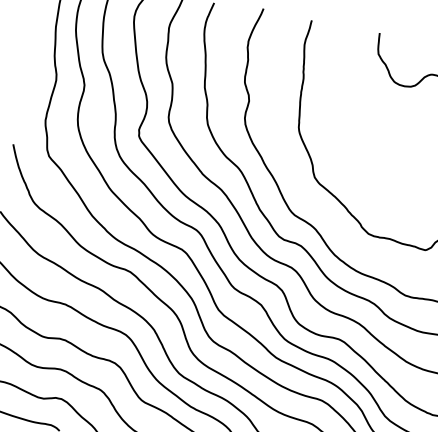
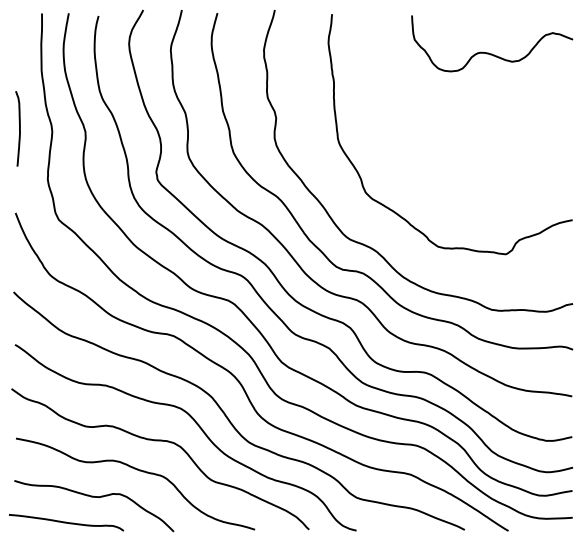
curve: (28, 72) -> (19, 128), added

